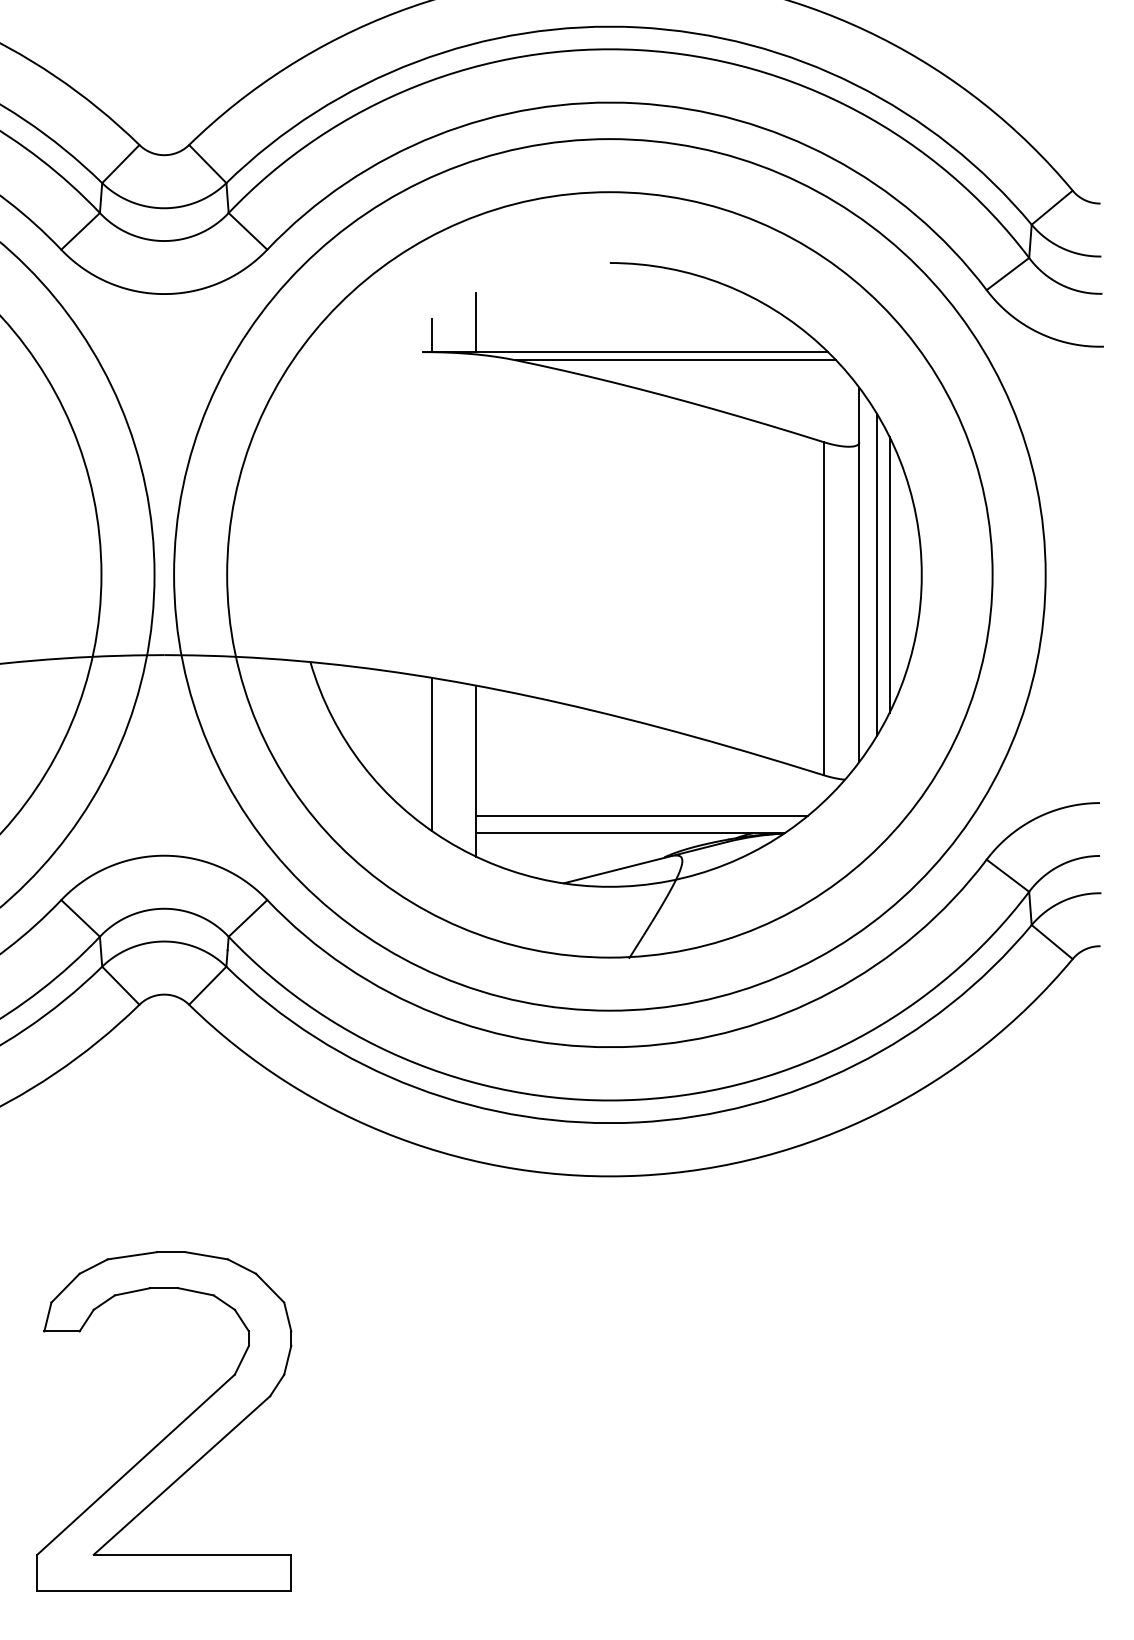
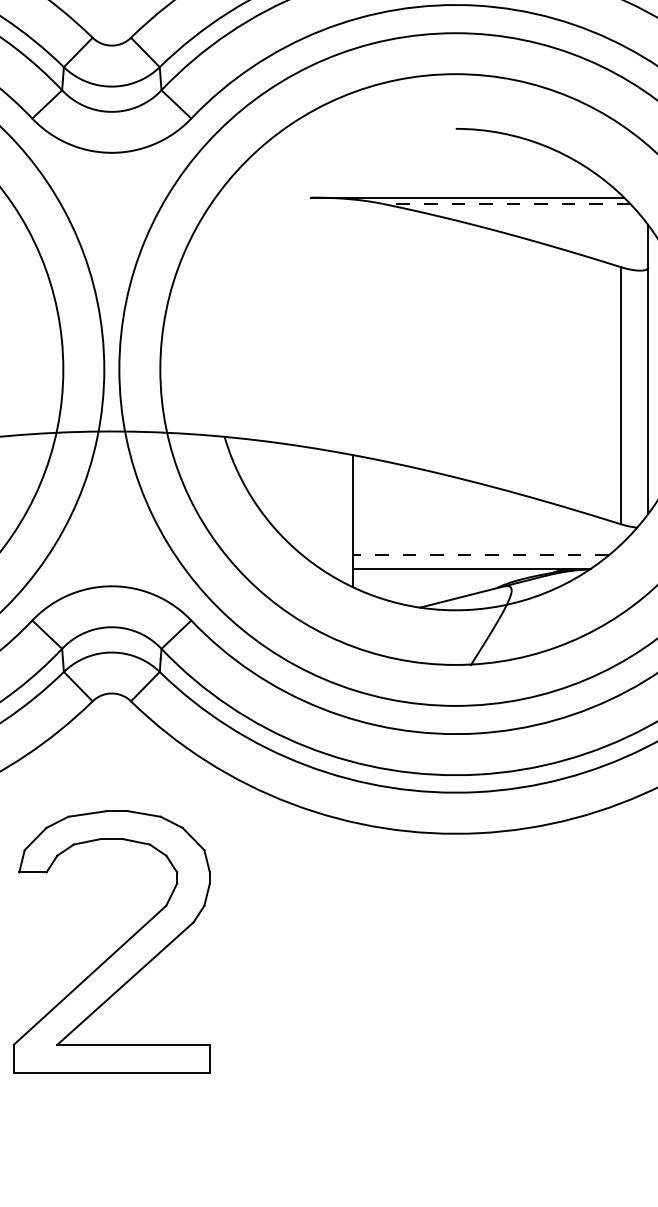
line: (476, 322) -> (352, 174), removed
line: (431, 335) -> (318, 184), removed
line: (675, 360) -> (506, 204), solid -> dashed
line: (431, 753) -> (318, 507), removed
line: (641, 815) -> (480, 555), solid -> dashed
part: (173, 1429) -> (118, 948), moved

